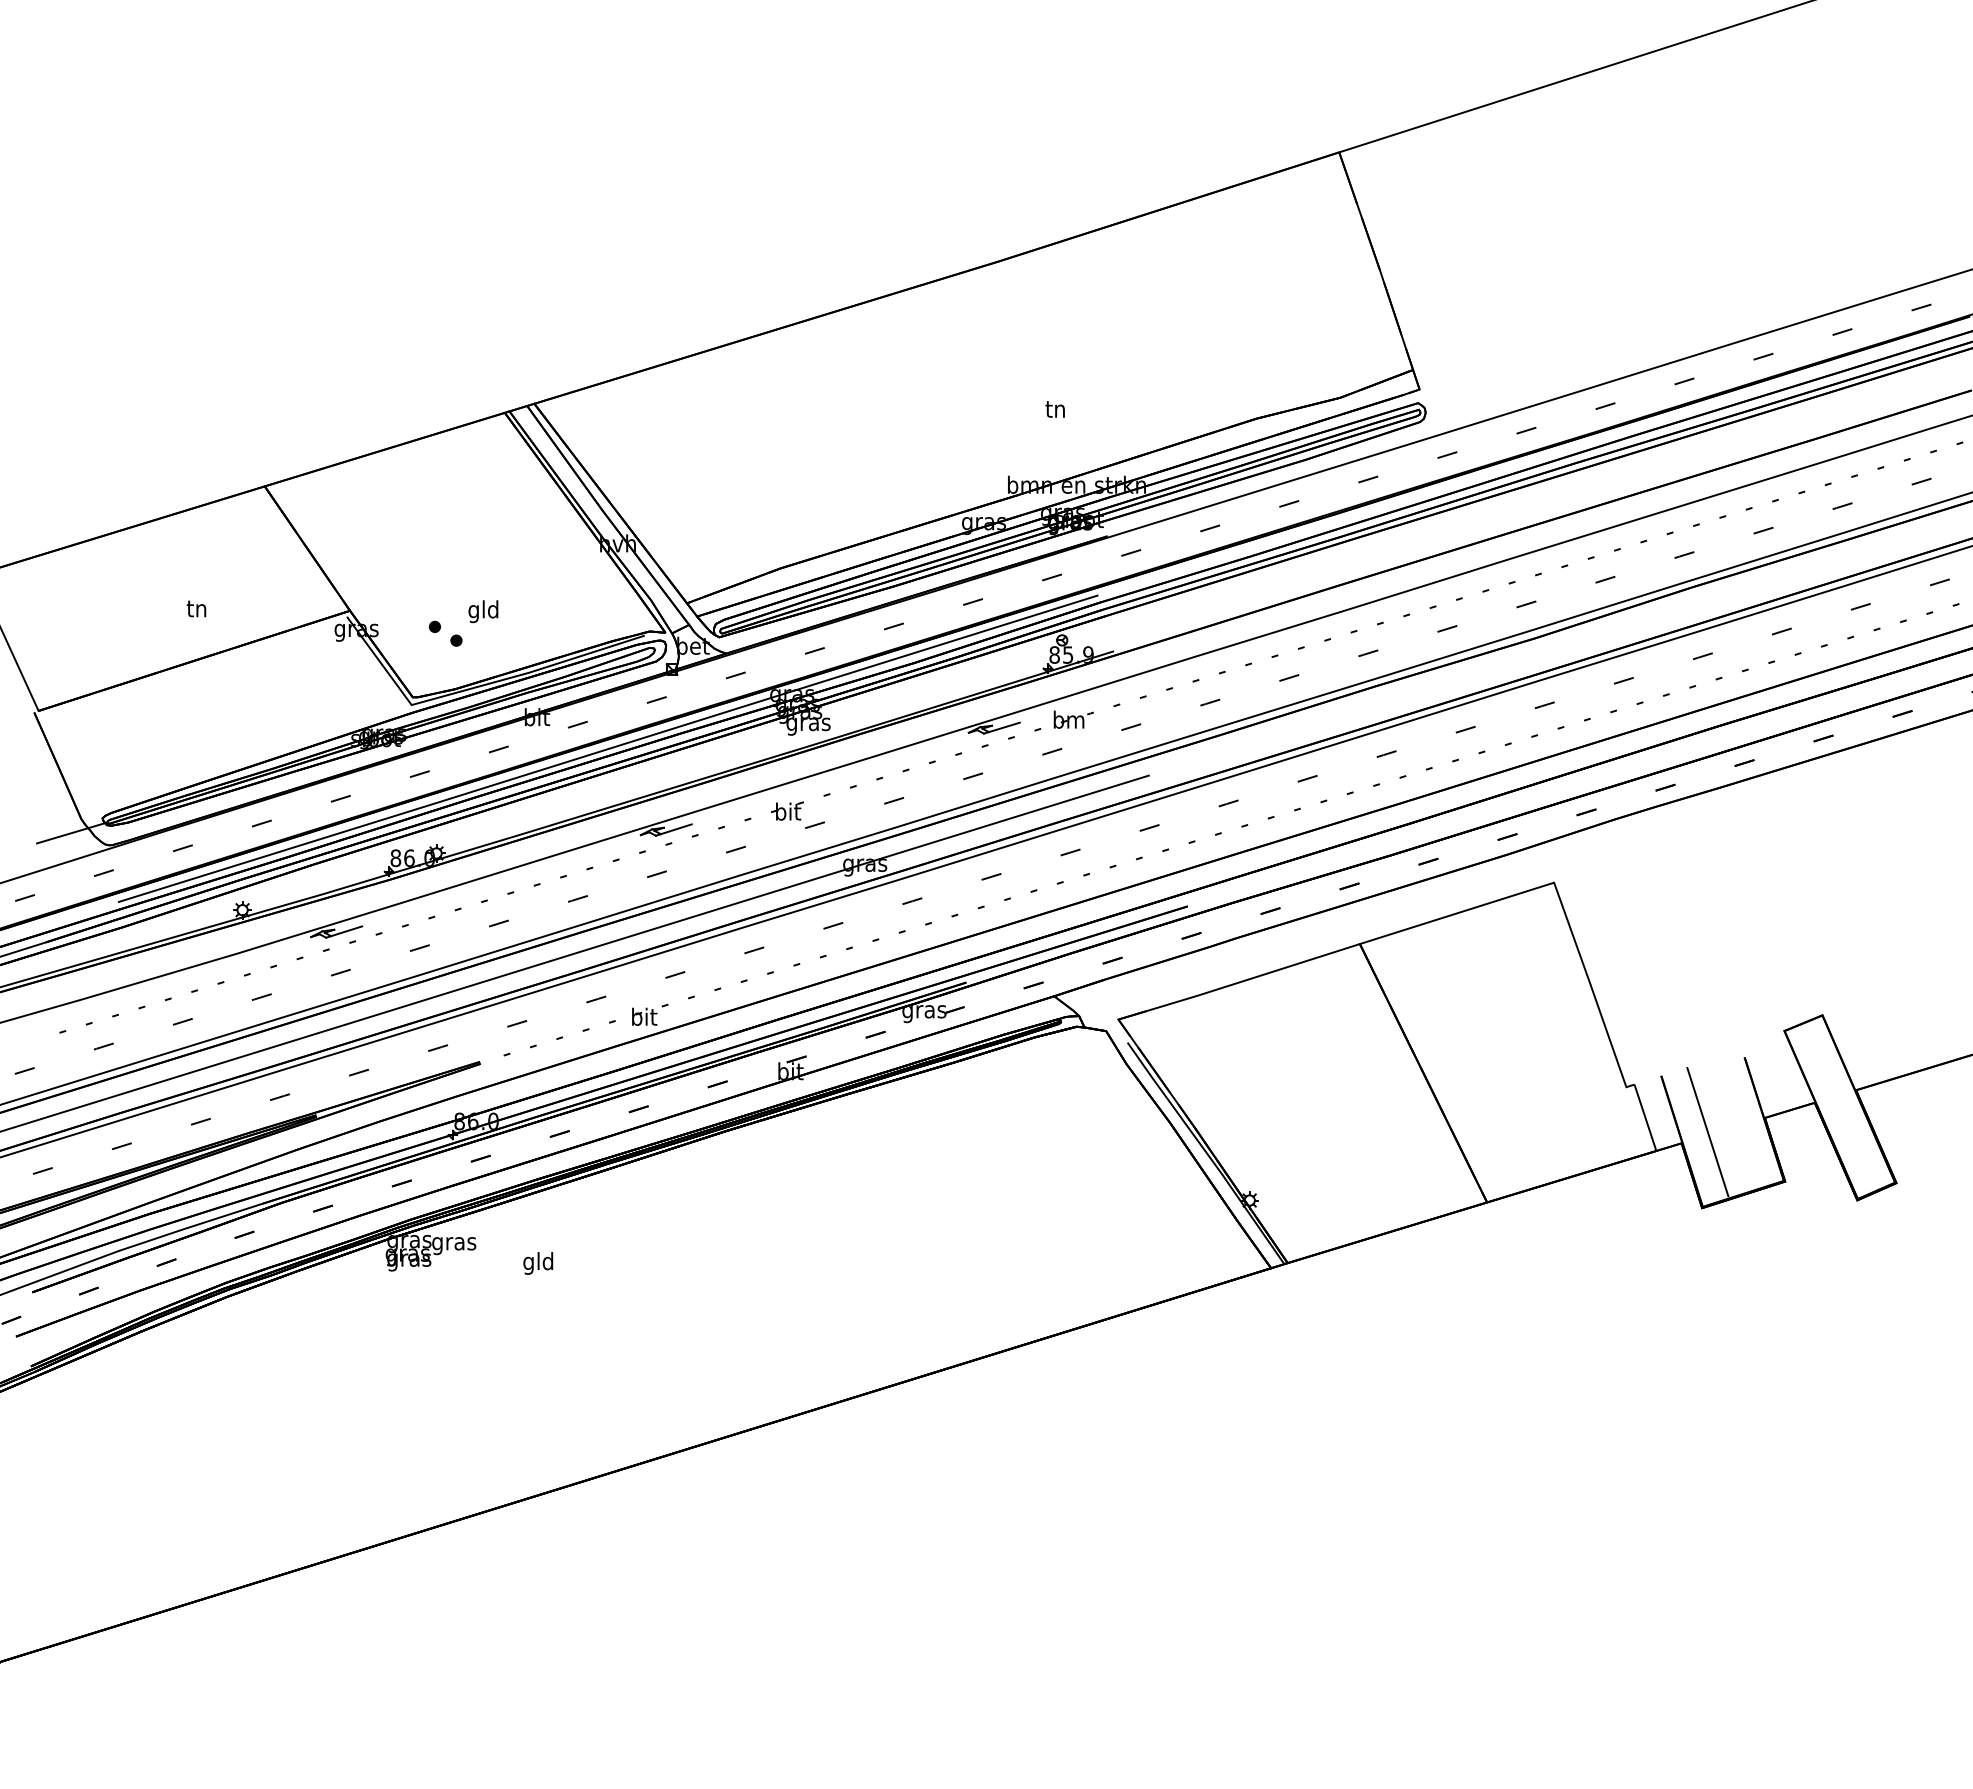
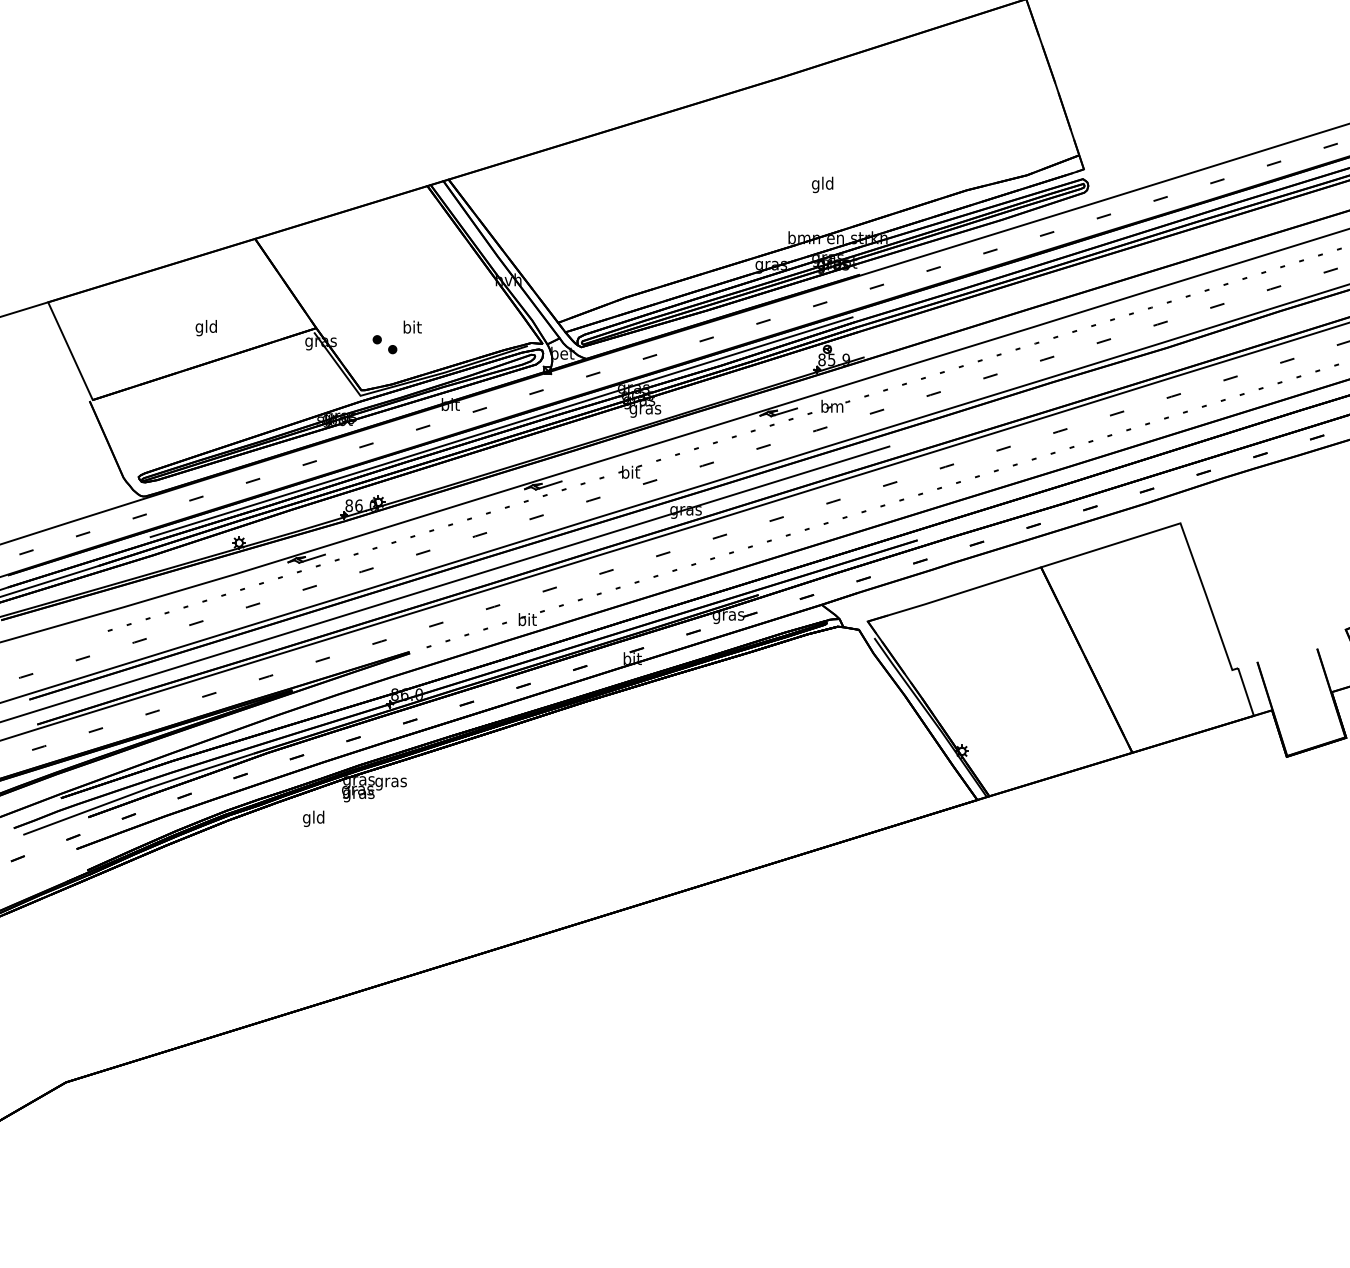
text: (1055, 410) -> (822, 184), tn -> gld
text: (196, 610) -> (206, 327), tn -> gld
text: (483, 611) -> (412, 328), gld -> bit
line: (72, 832) -> (117, 487), removed
line: (1707, 1132) -> (1290, 702), removed
text: (538, 1263) -> (313, 818), moved

